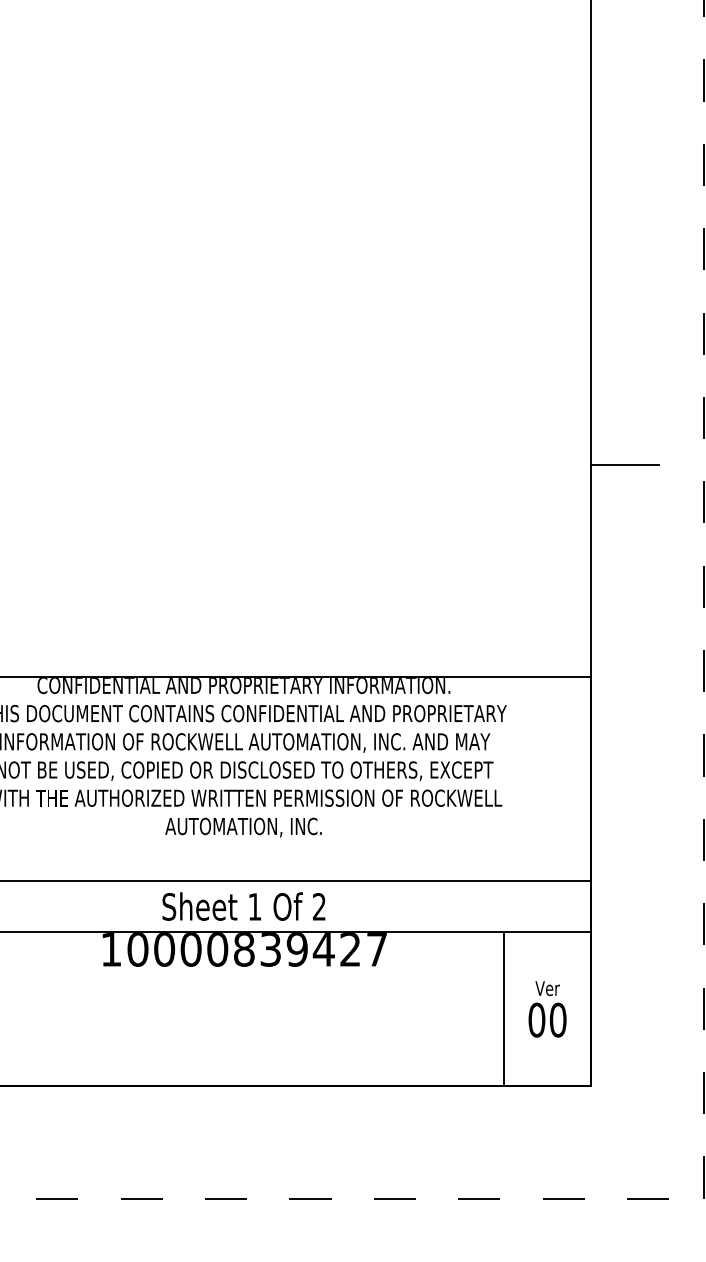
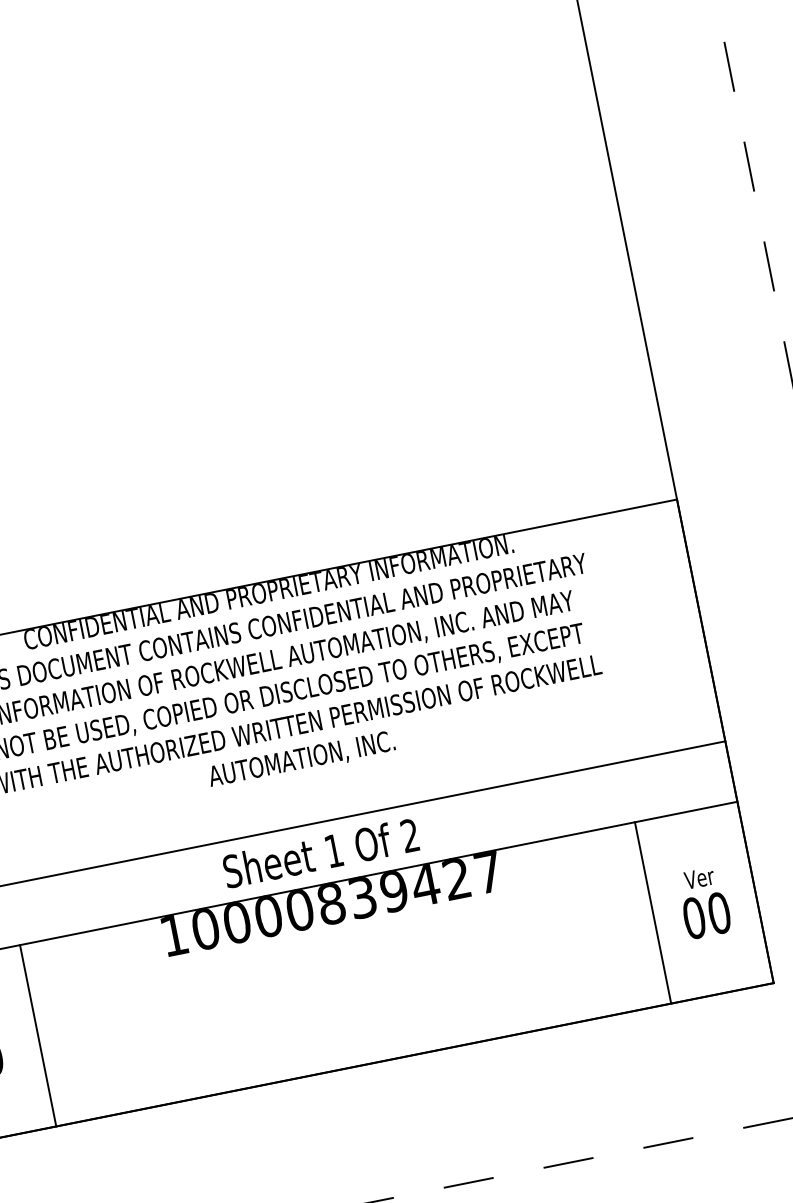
line: (624, 465) -> (666, 241), removed

